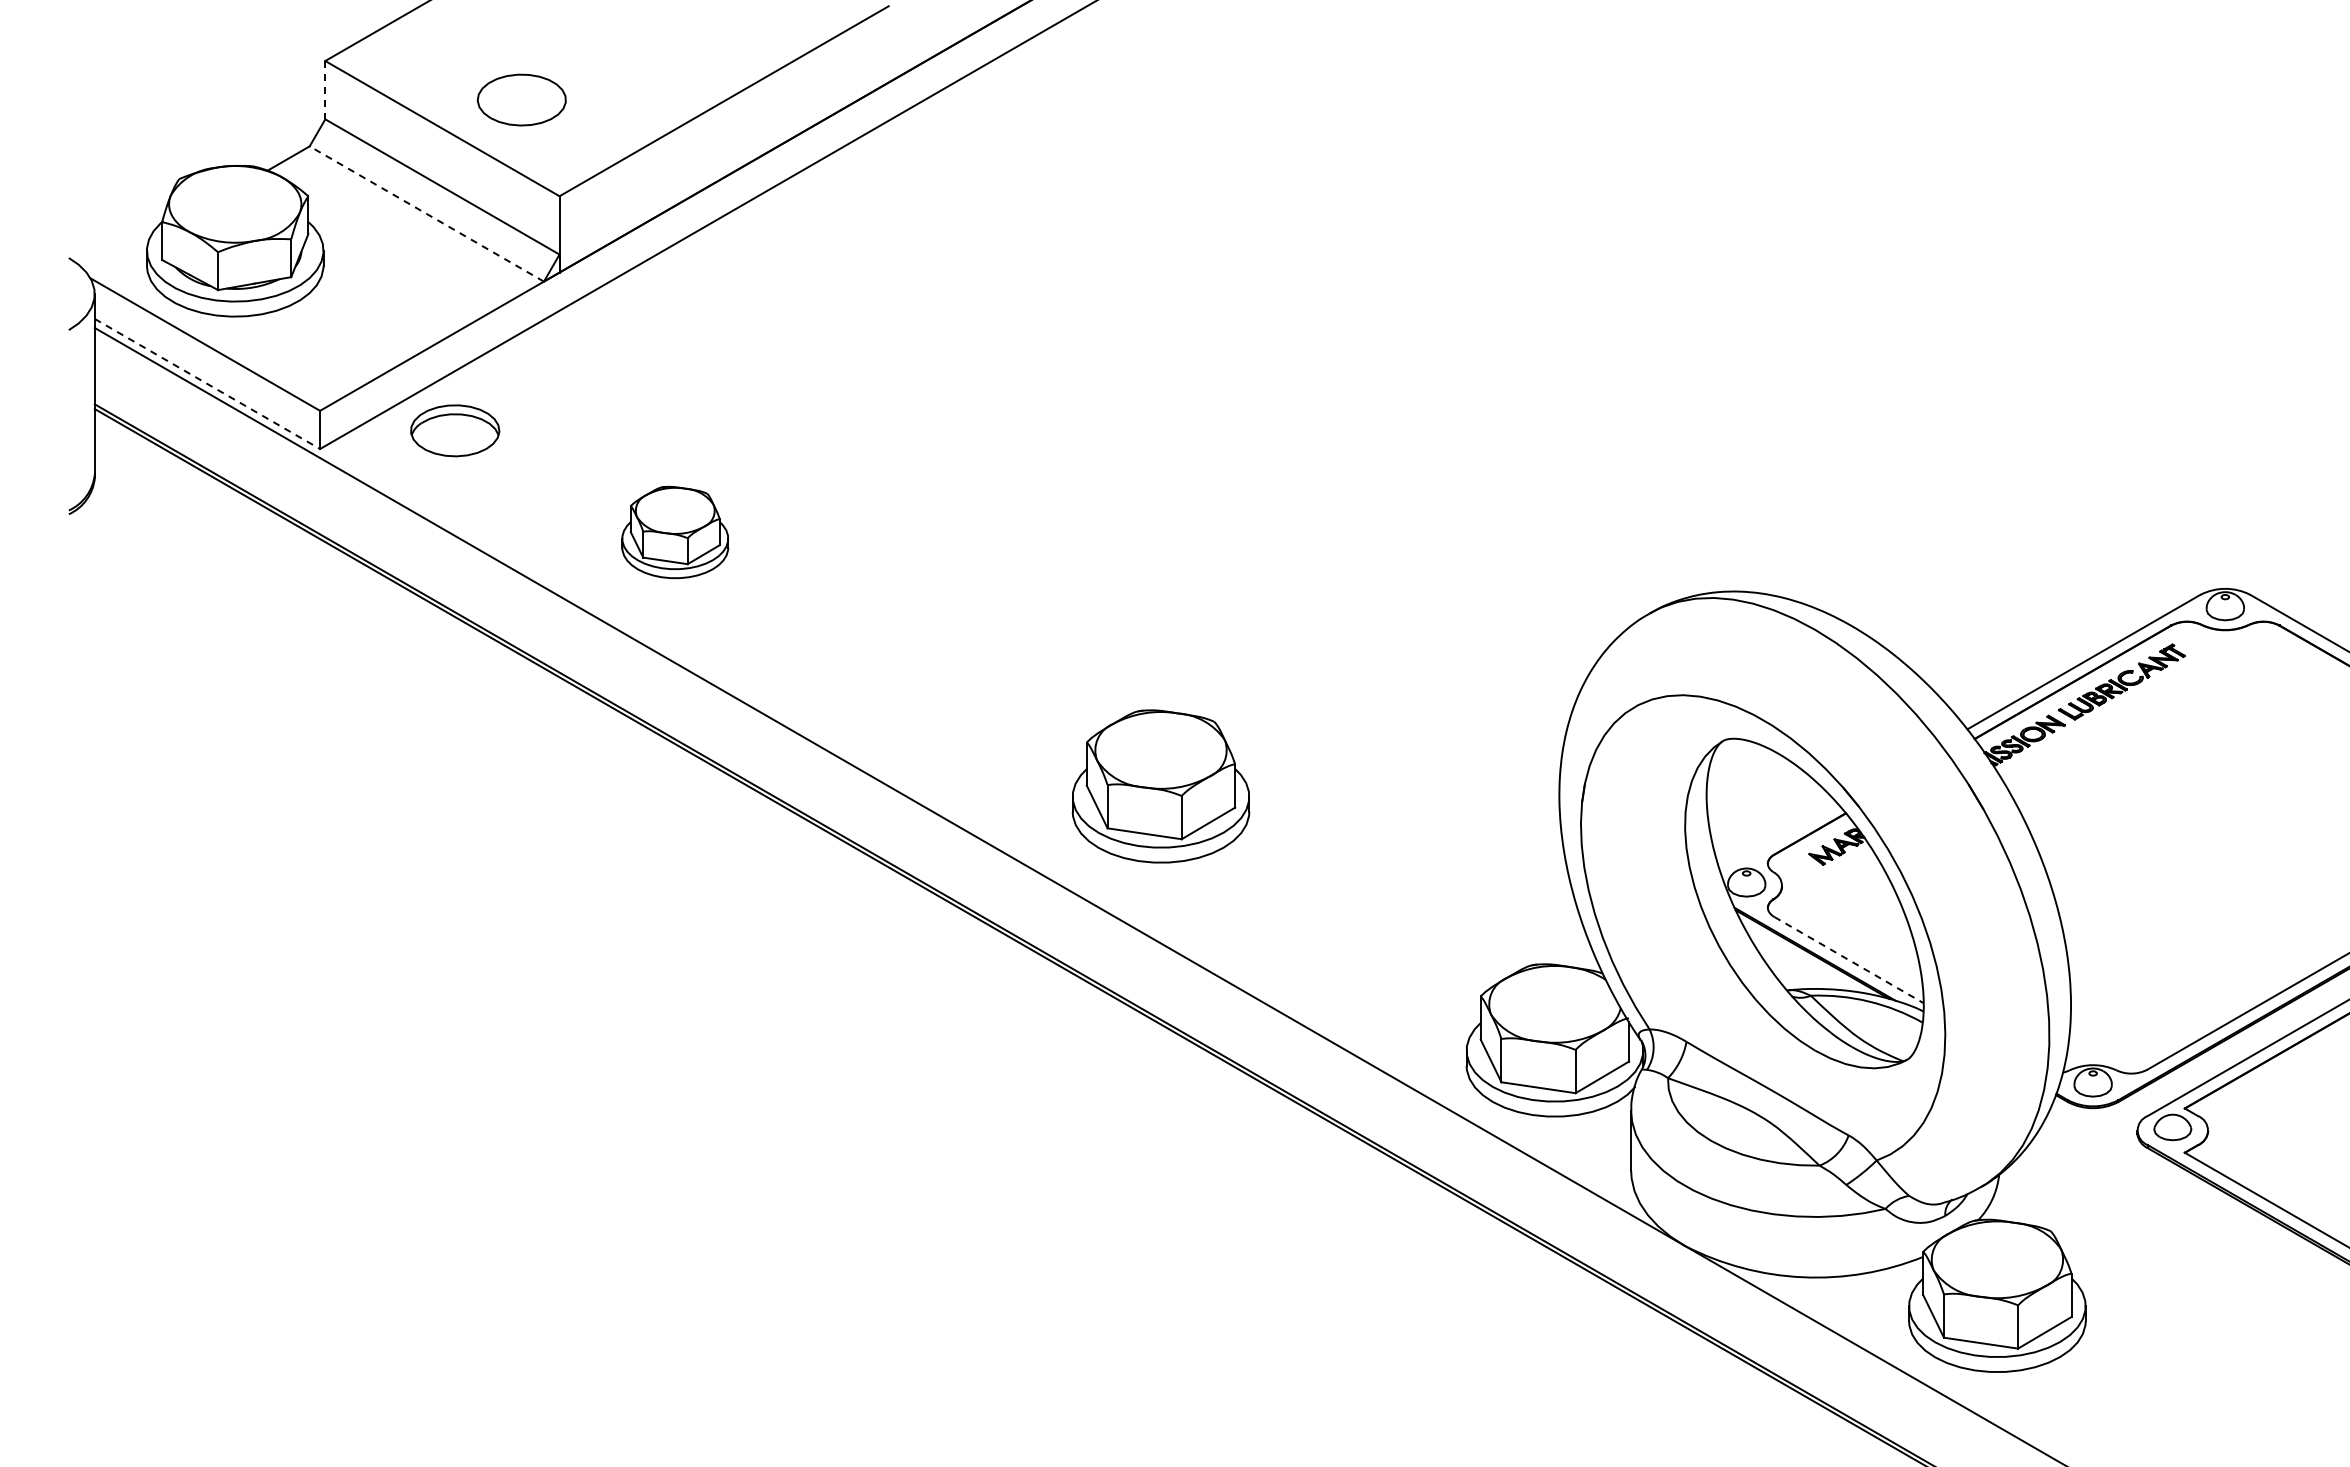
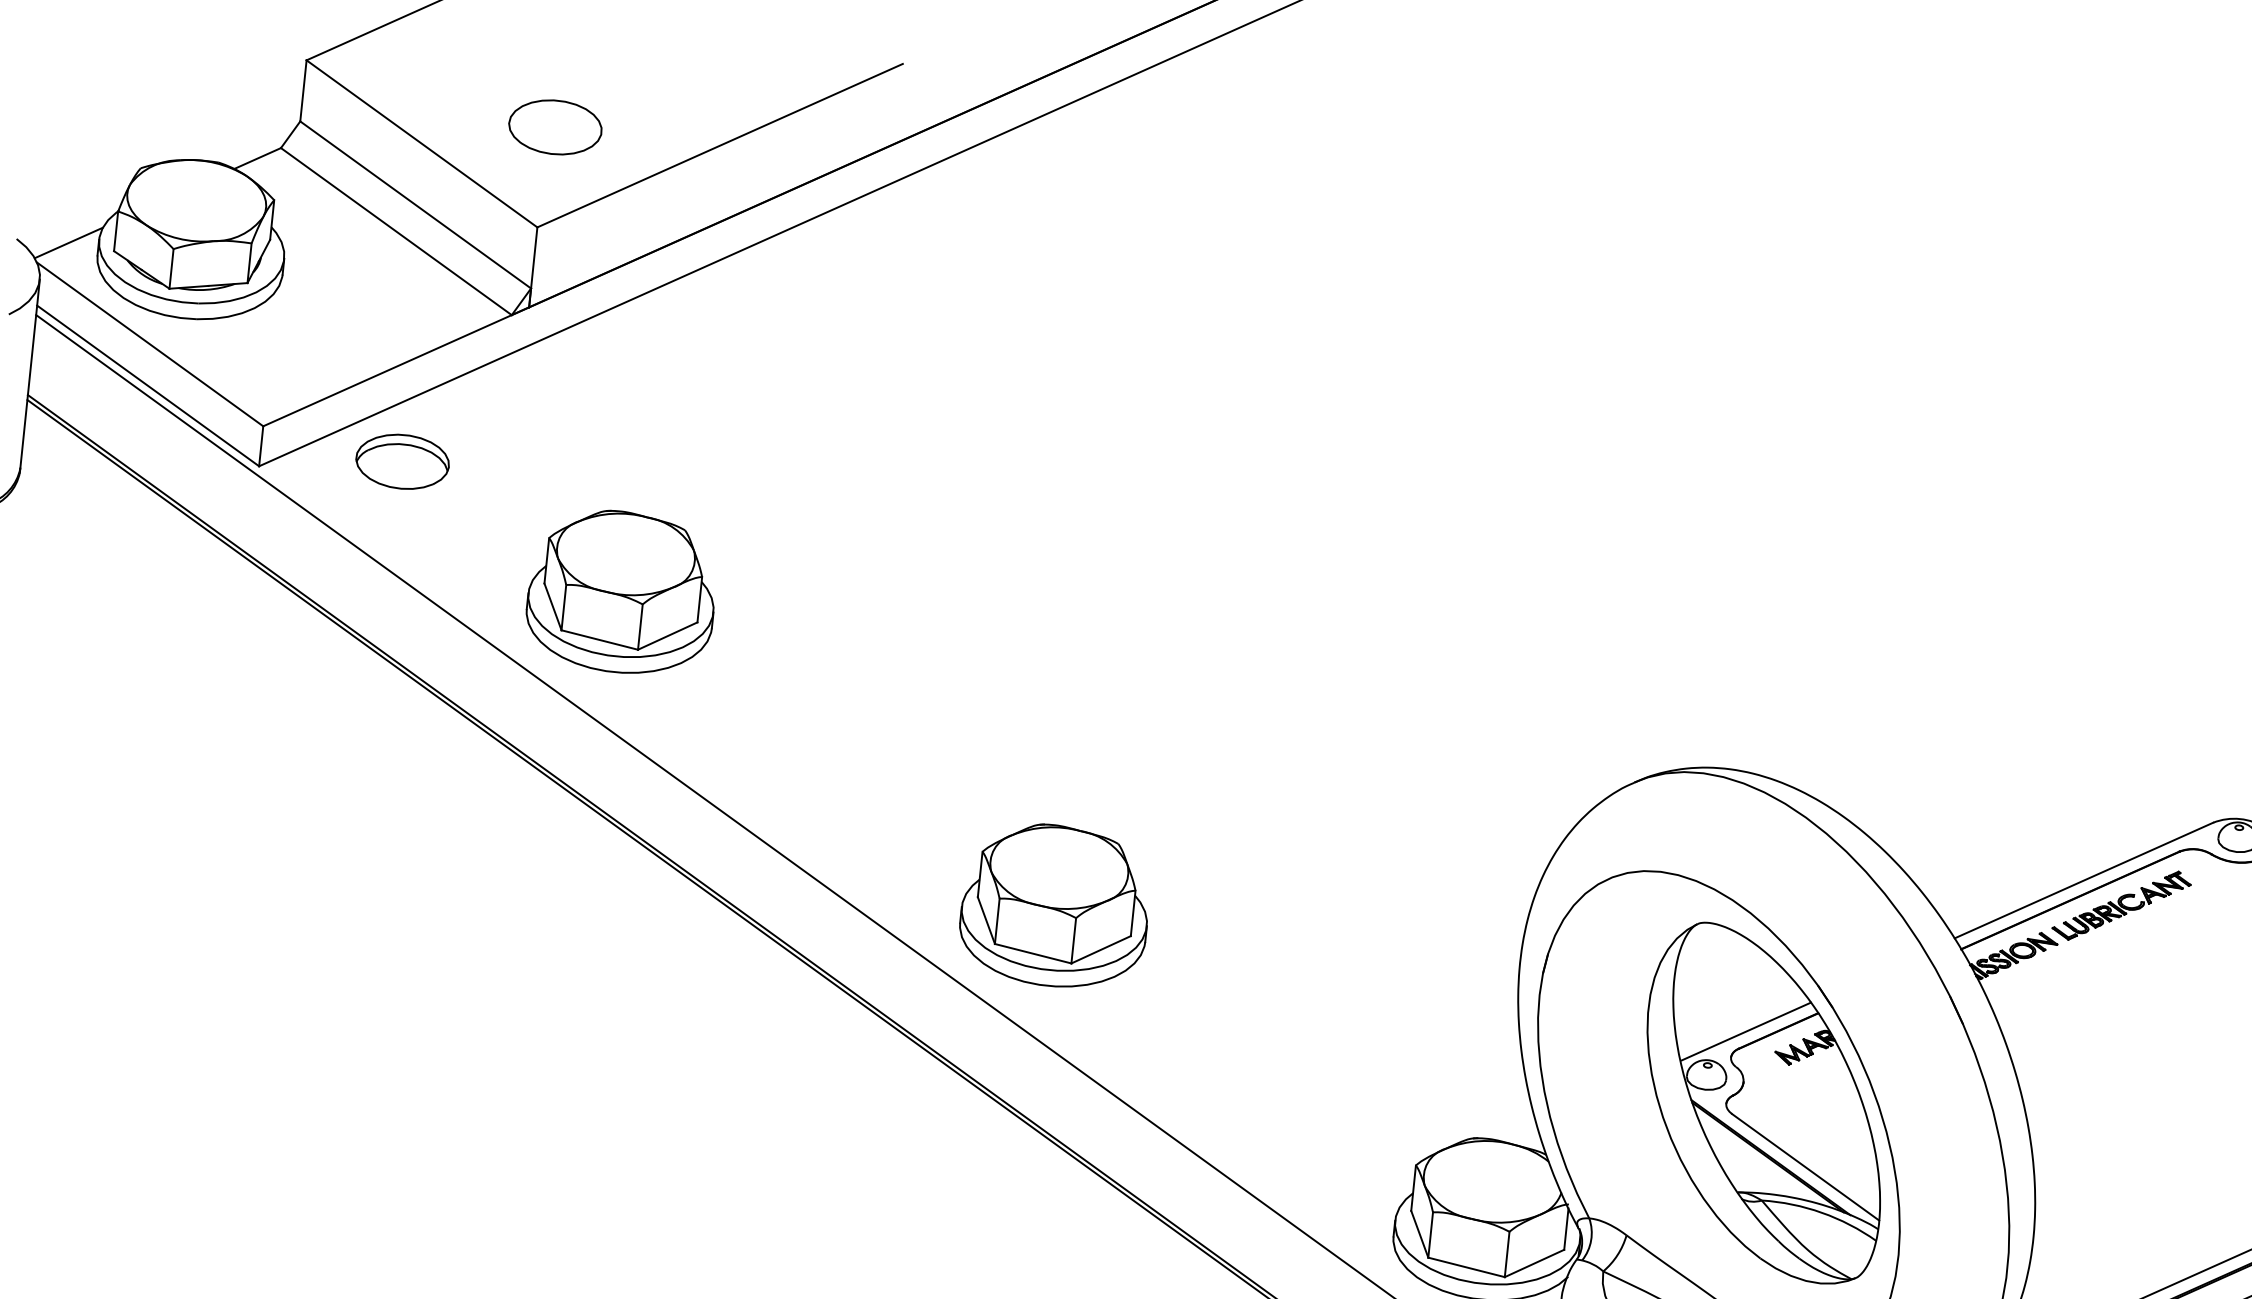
line: (325, 90) -> (303, 91), dashed -> solid
part: (521, 99) -> (555, 126), moved
line: (426, 213) -> (396, 231), dashed -> solid
line: (118, 256) -> (68, 242), added
line: (207, 384) -> (148, 386), dashed -> solid
part: (675, 532) -> (622, 592), size x1.67
part: (1160, 786) -> (1054, 905), moved
line: (1779, 837) -> (1746, 1031), added
line: (1849, 960) -> (1806, 1167), dashed -> solid

